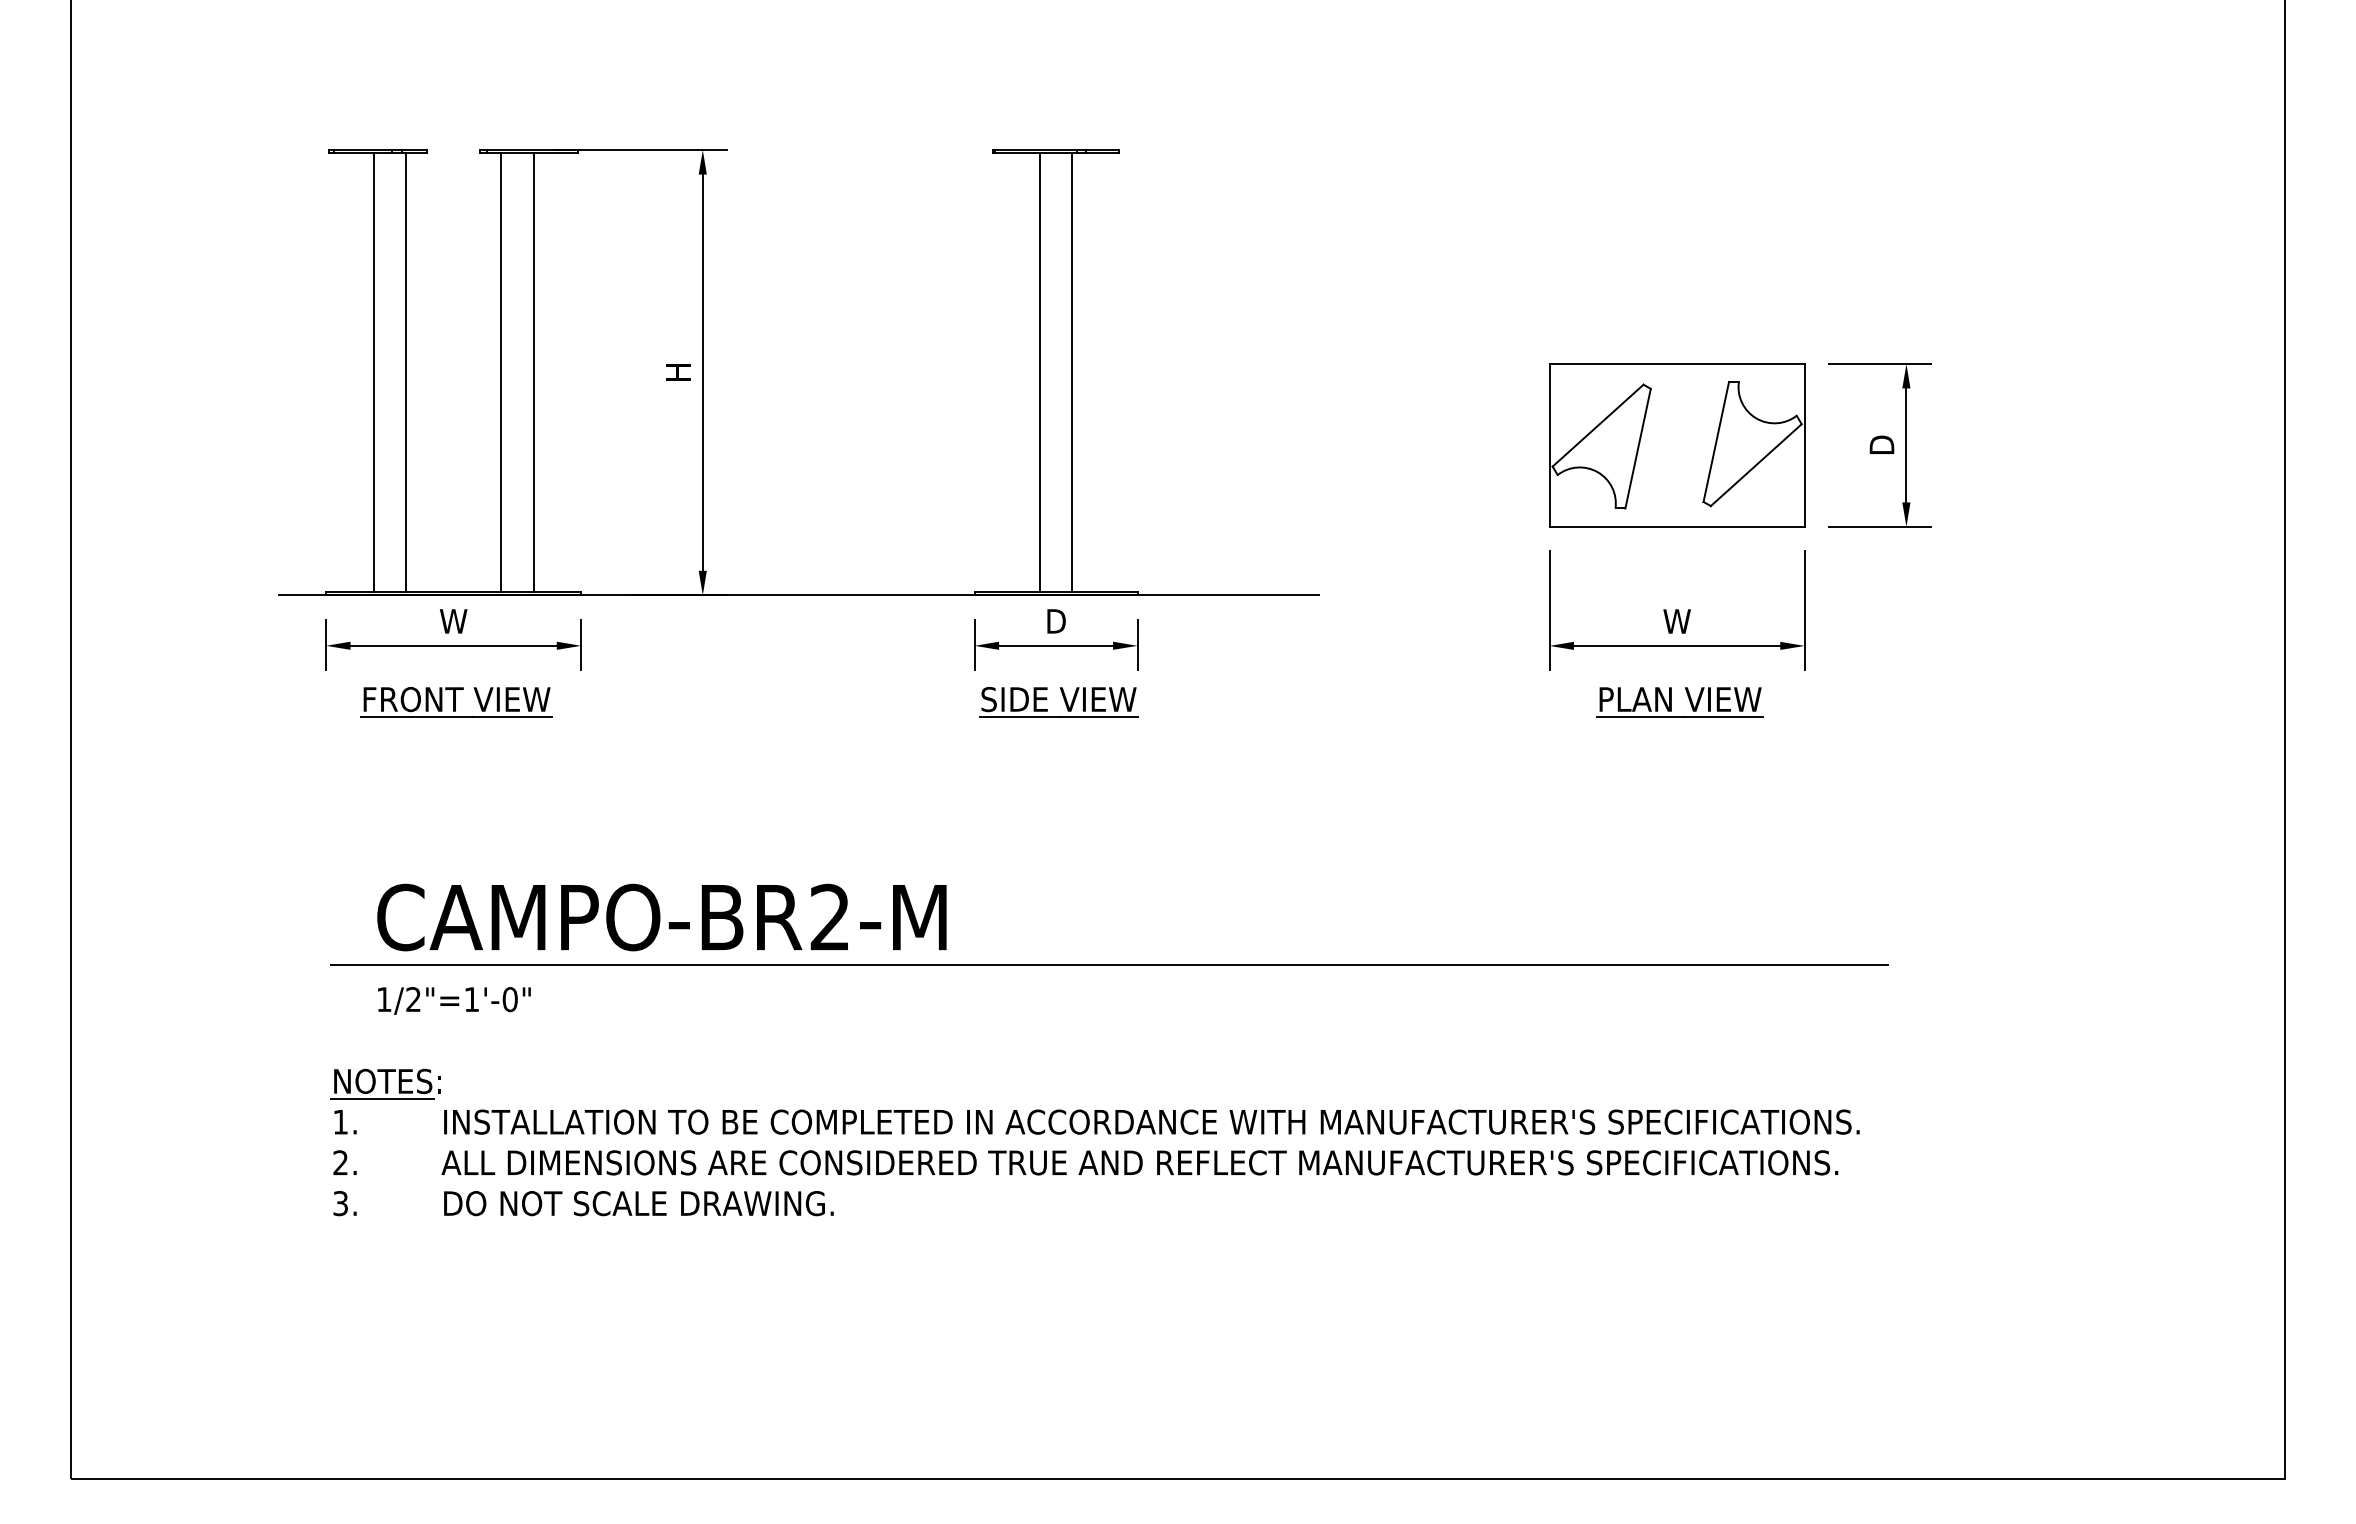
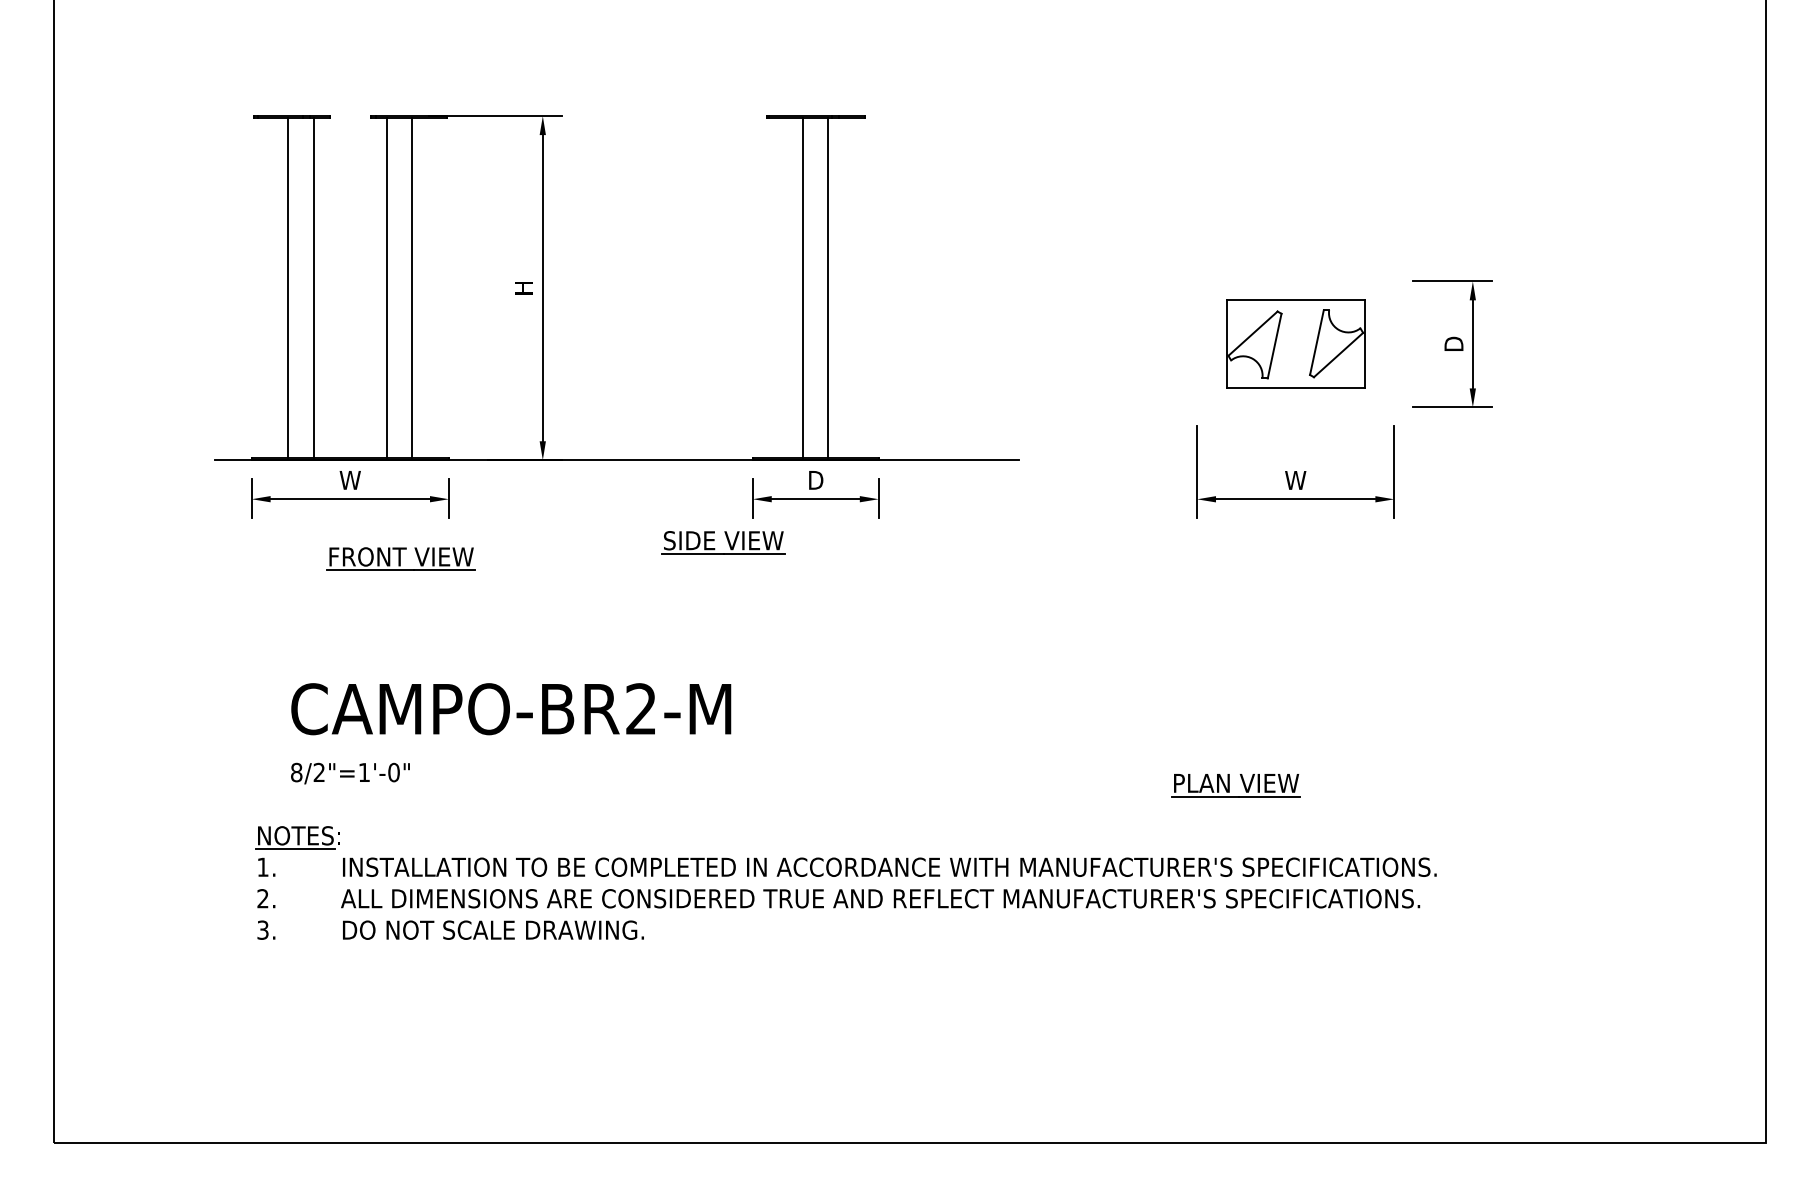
part: (1677, 445) -> (1295, 344), size x0.7
part: (456, 702) -> (401, 559), moved
part: (1058, 702) -> (723, 543), moved
part: (1671, 702) -> (1229, 785), moved
line: (1109, 964) -> (857, 745), removed
text: (383, 999) -> (296, 772), 1/2"=1'-0" -> 8/2"=1'-0"

